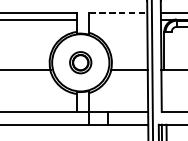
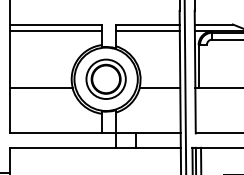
line: (119, 13) -> (148, 24), dashed -> solid
line: (118, 19) -> (147, 31), added
part: (80, 62) -> (105, 78), size x1.67

